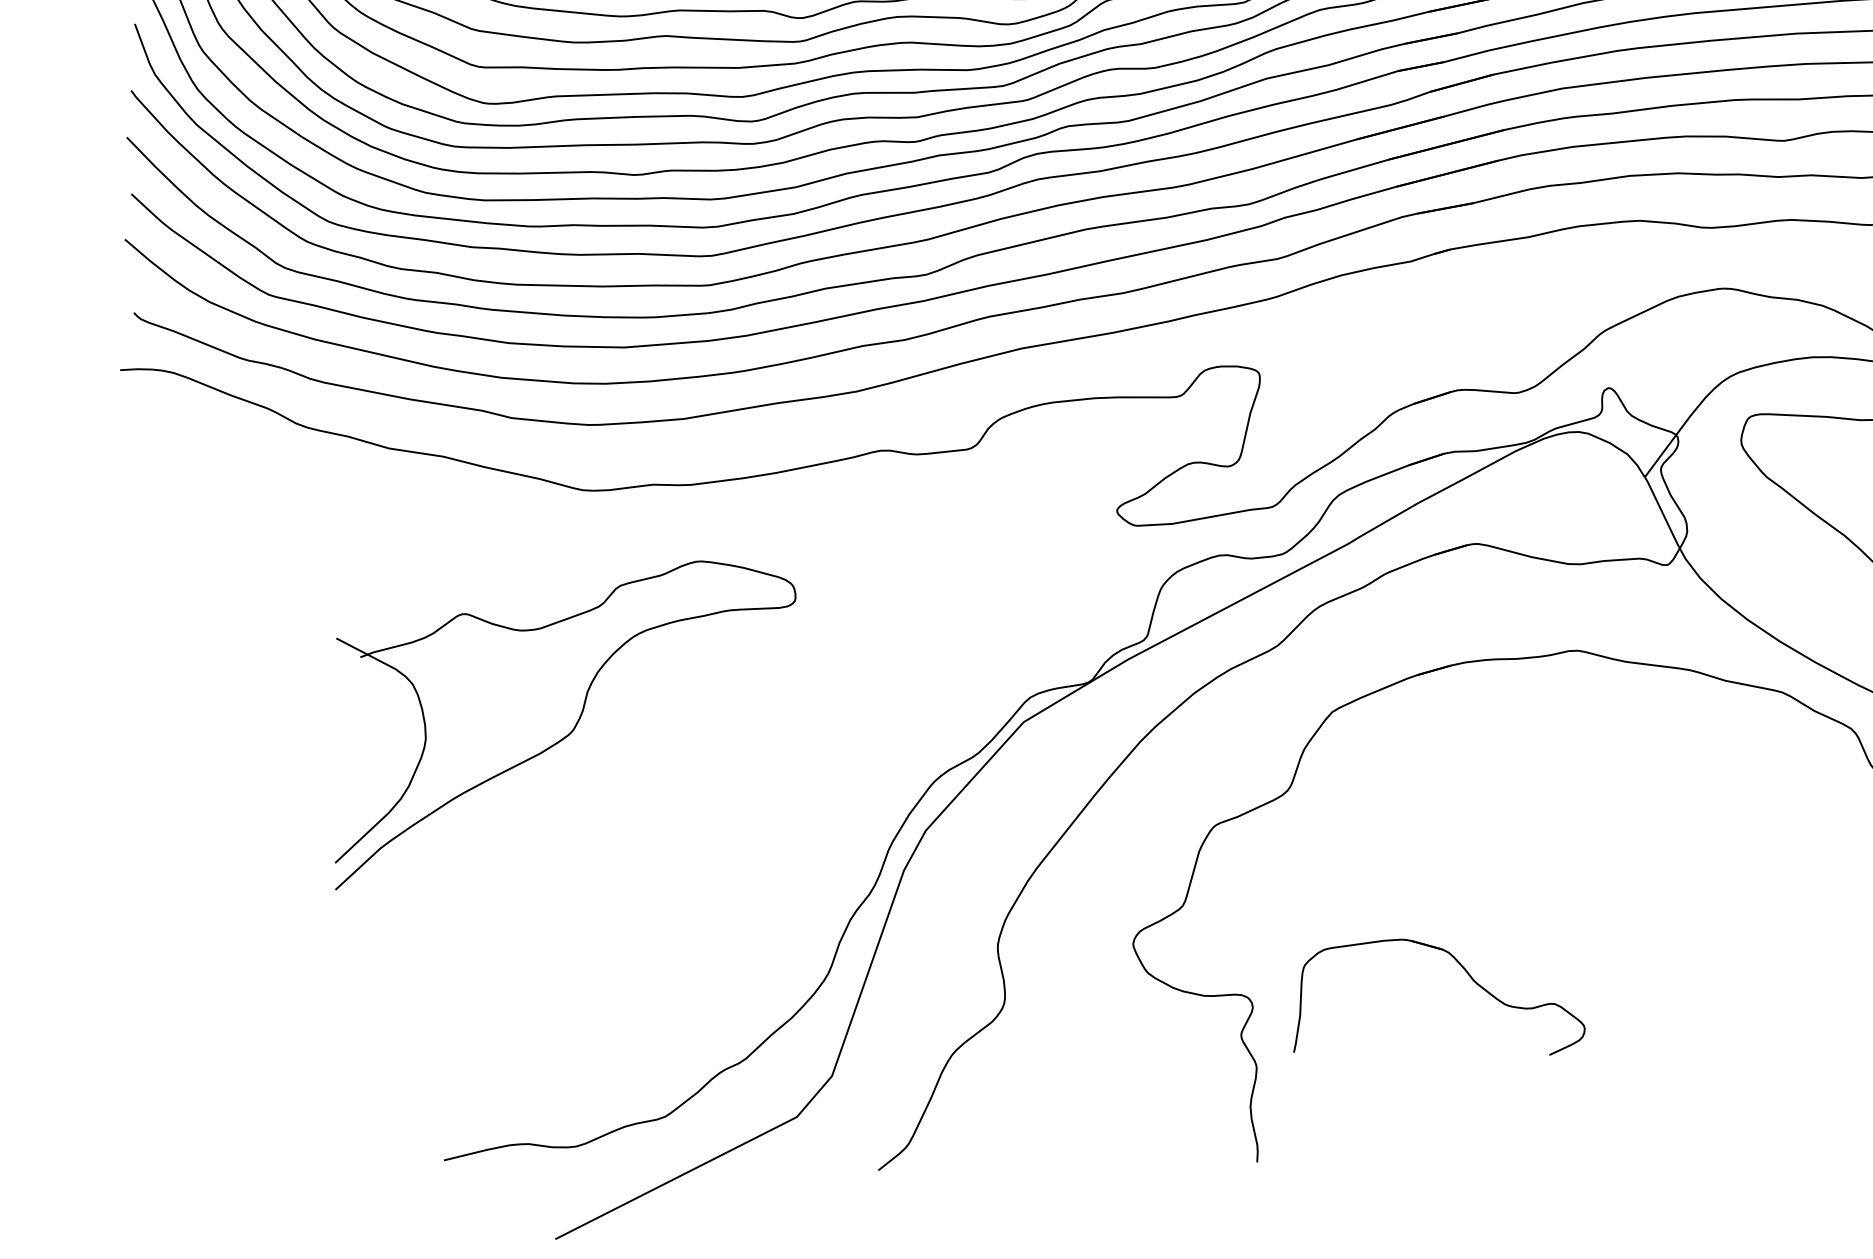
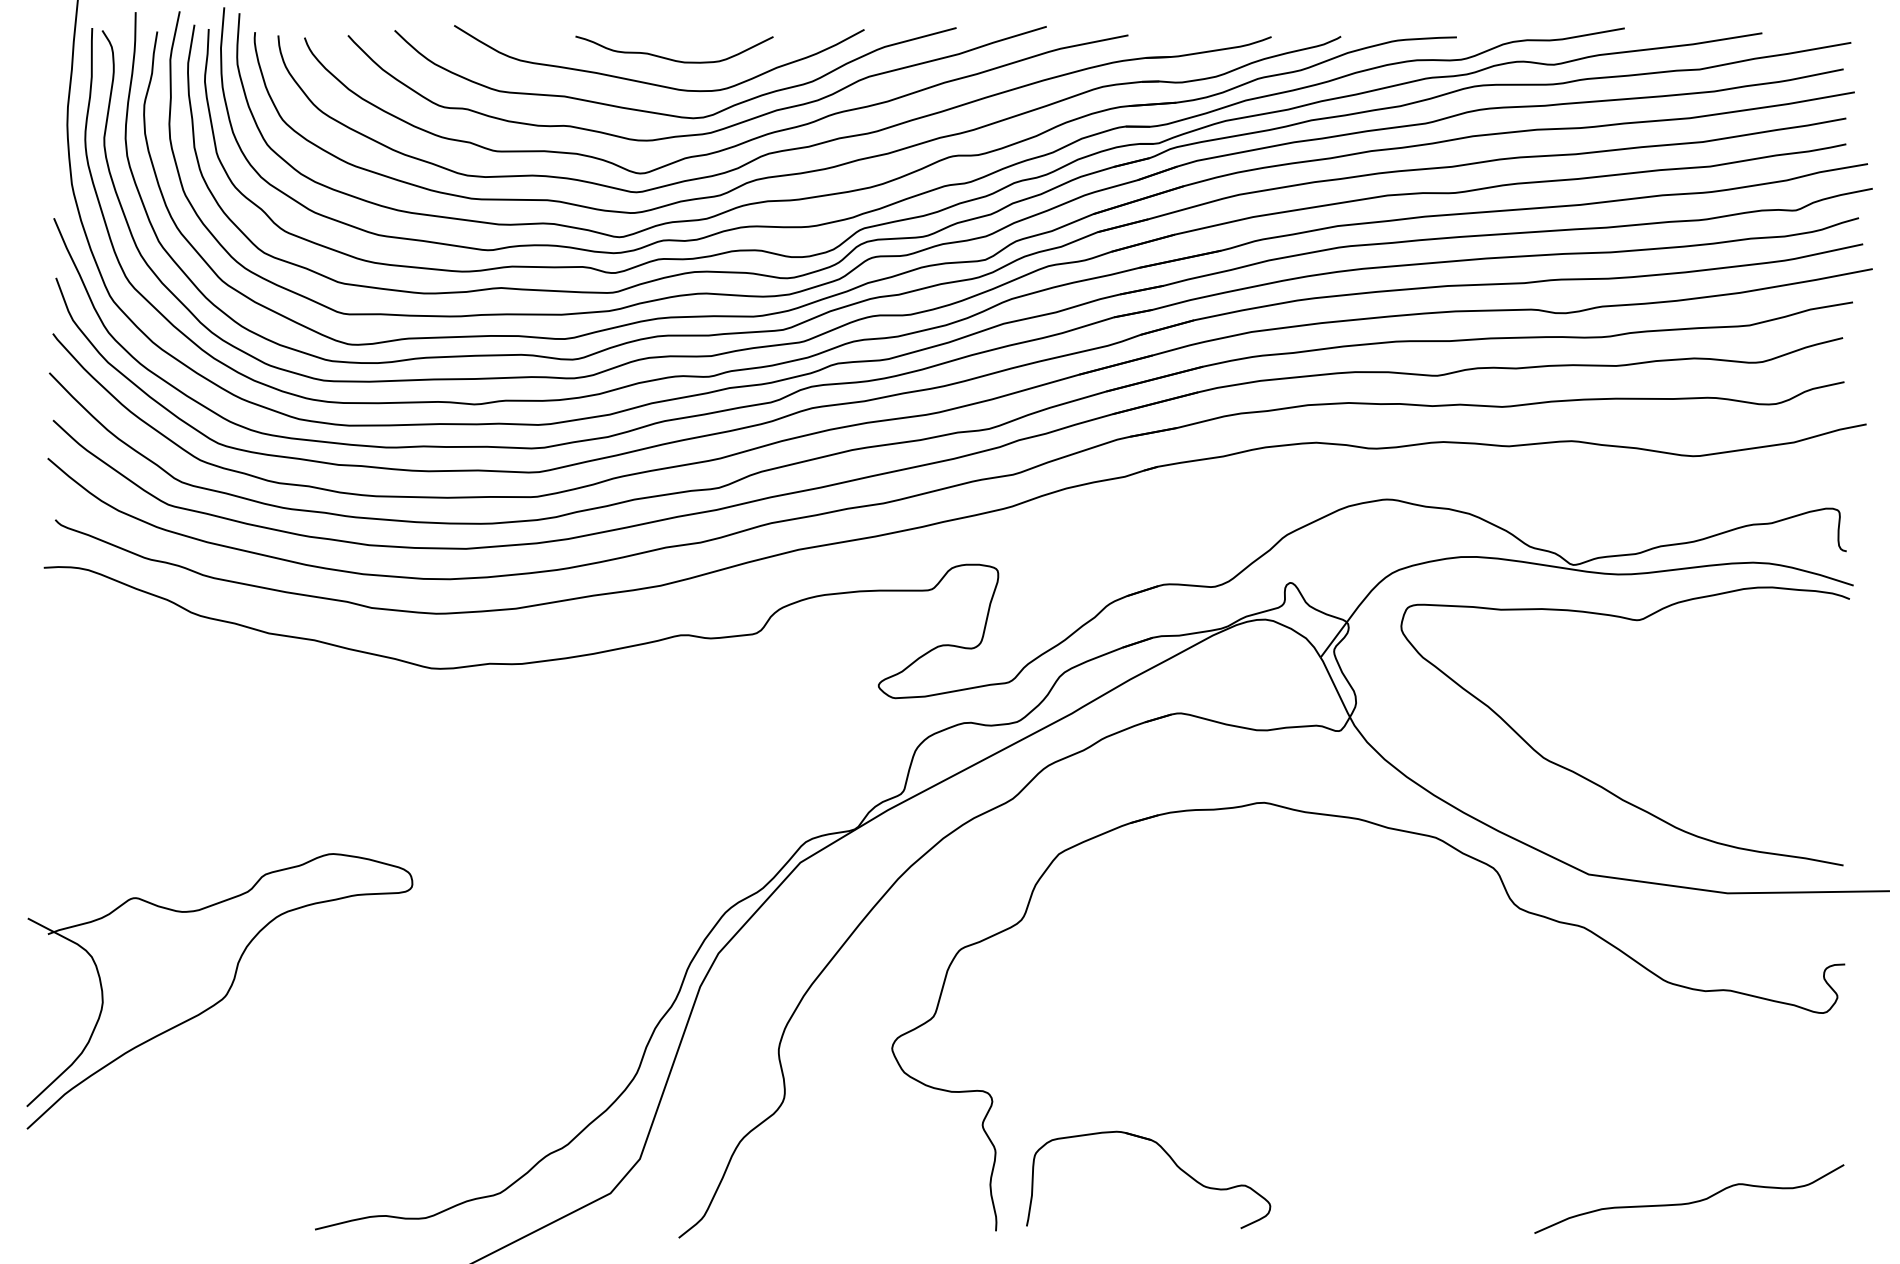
part: (571, 730) -> (224, 995), moved
part: (1466, 973) -> (1171, 1160), moved

